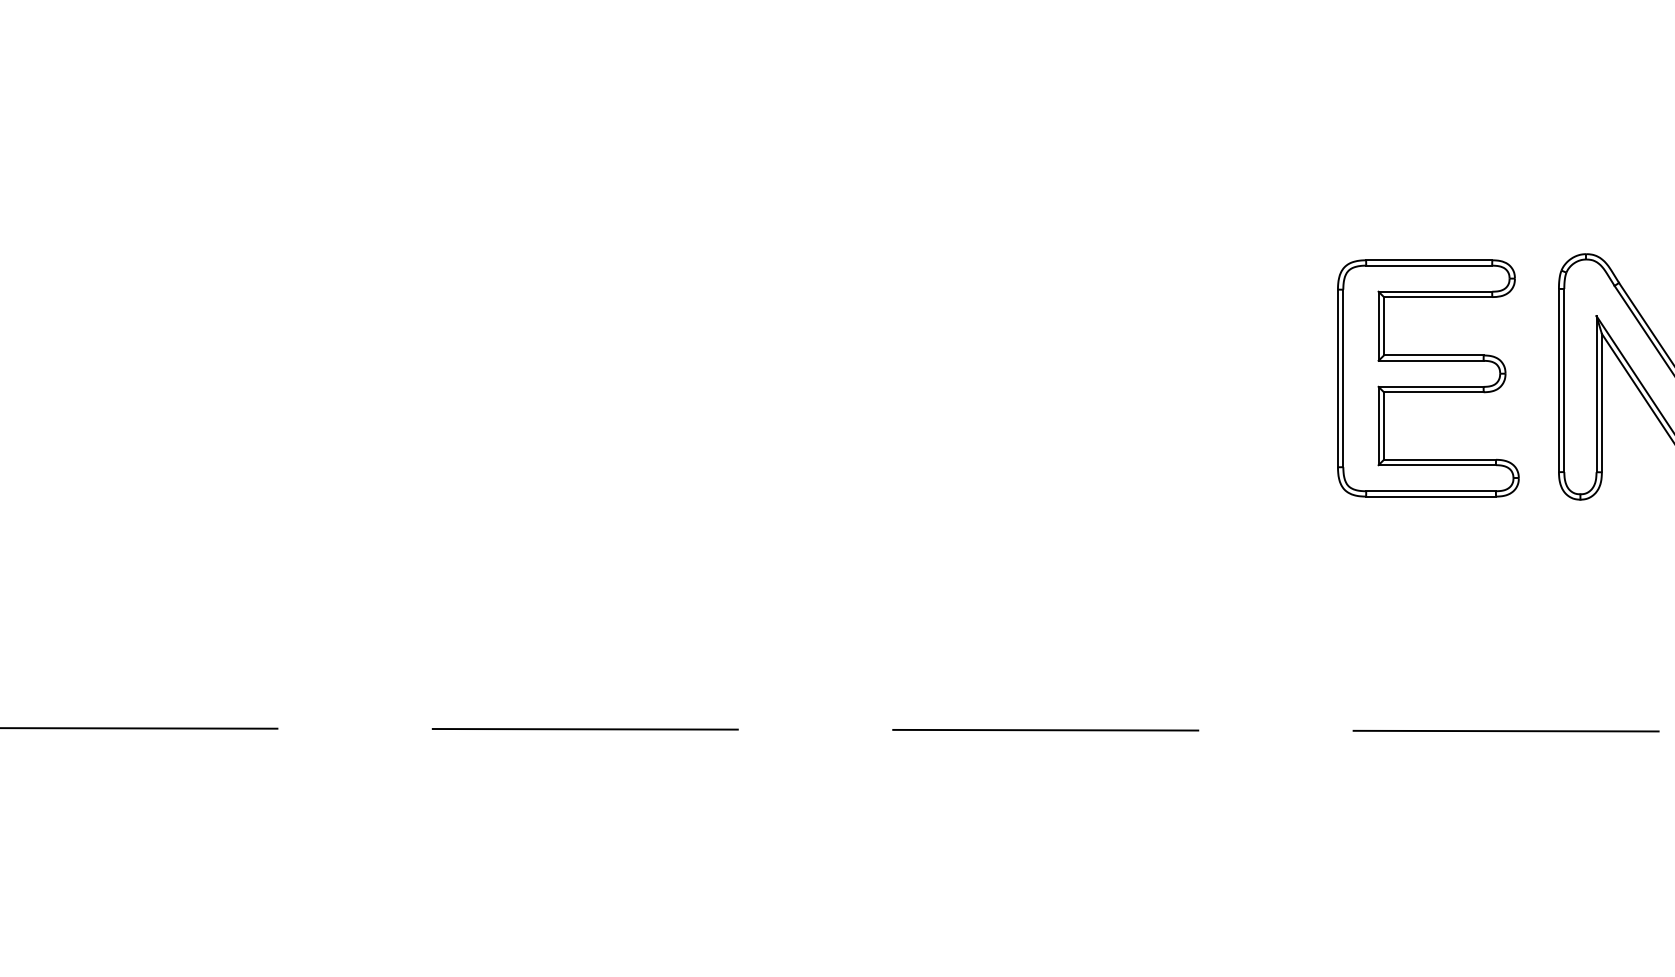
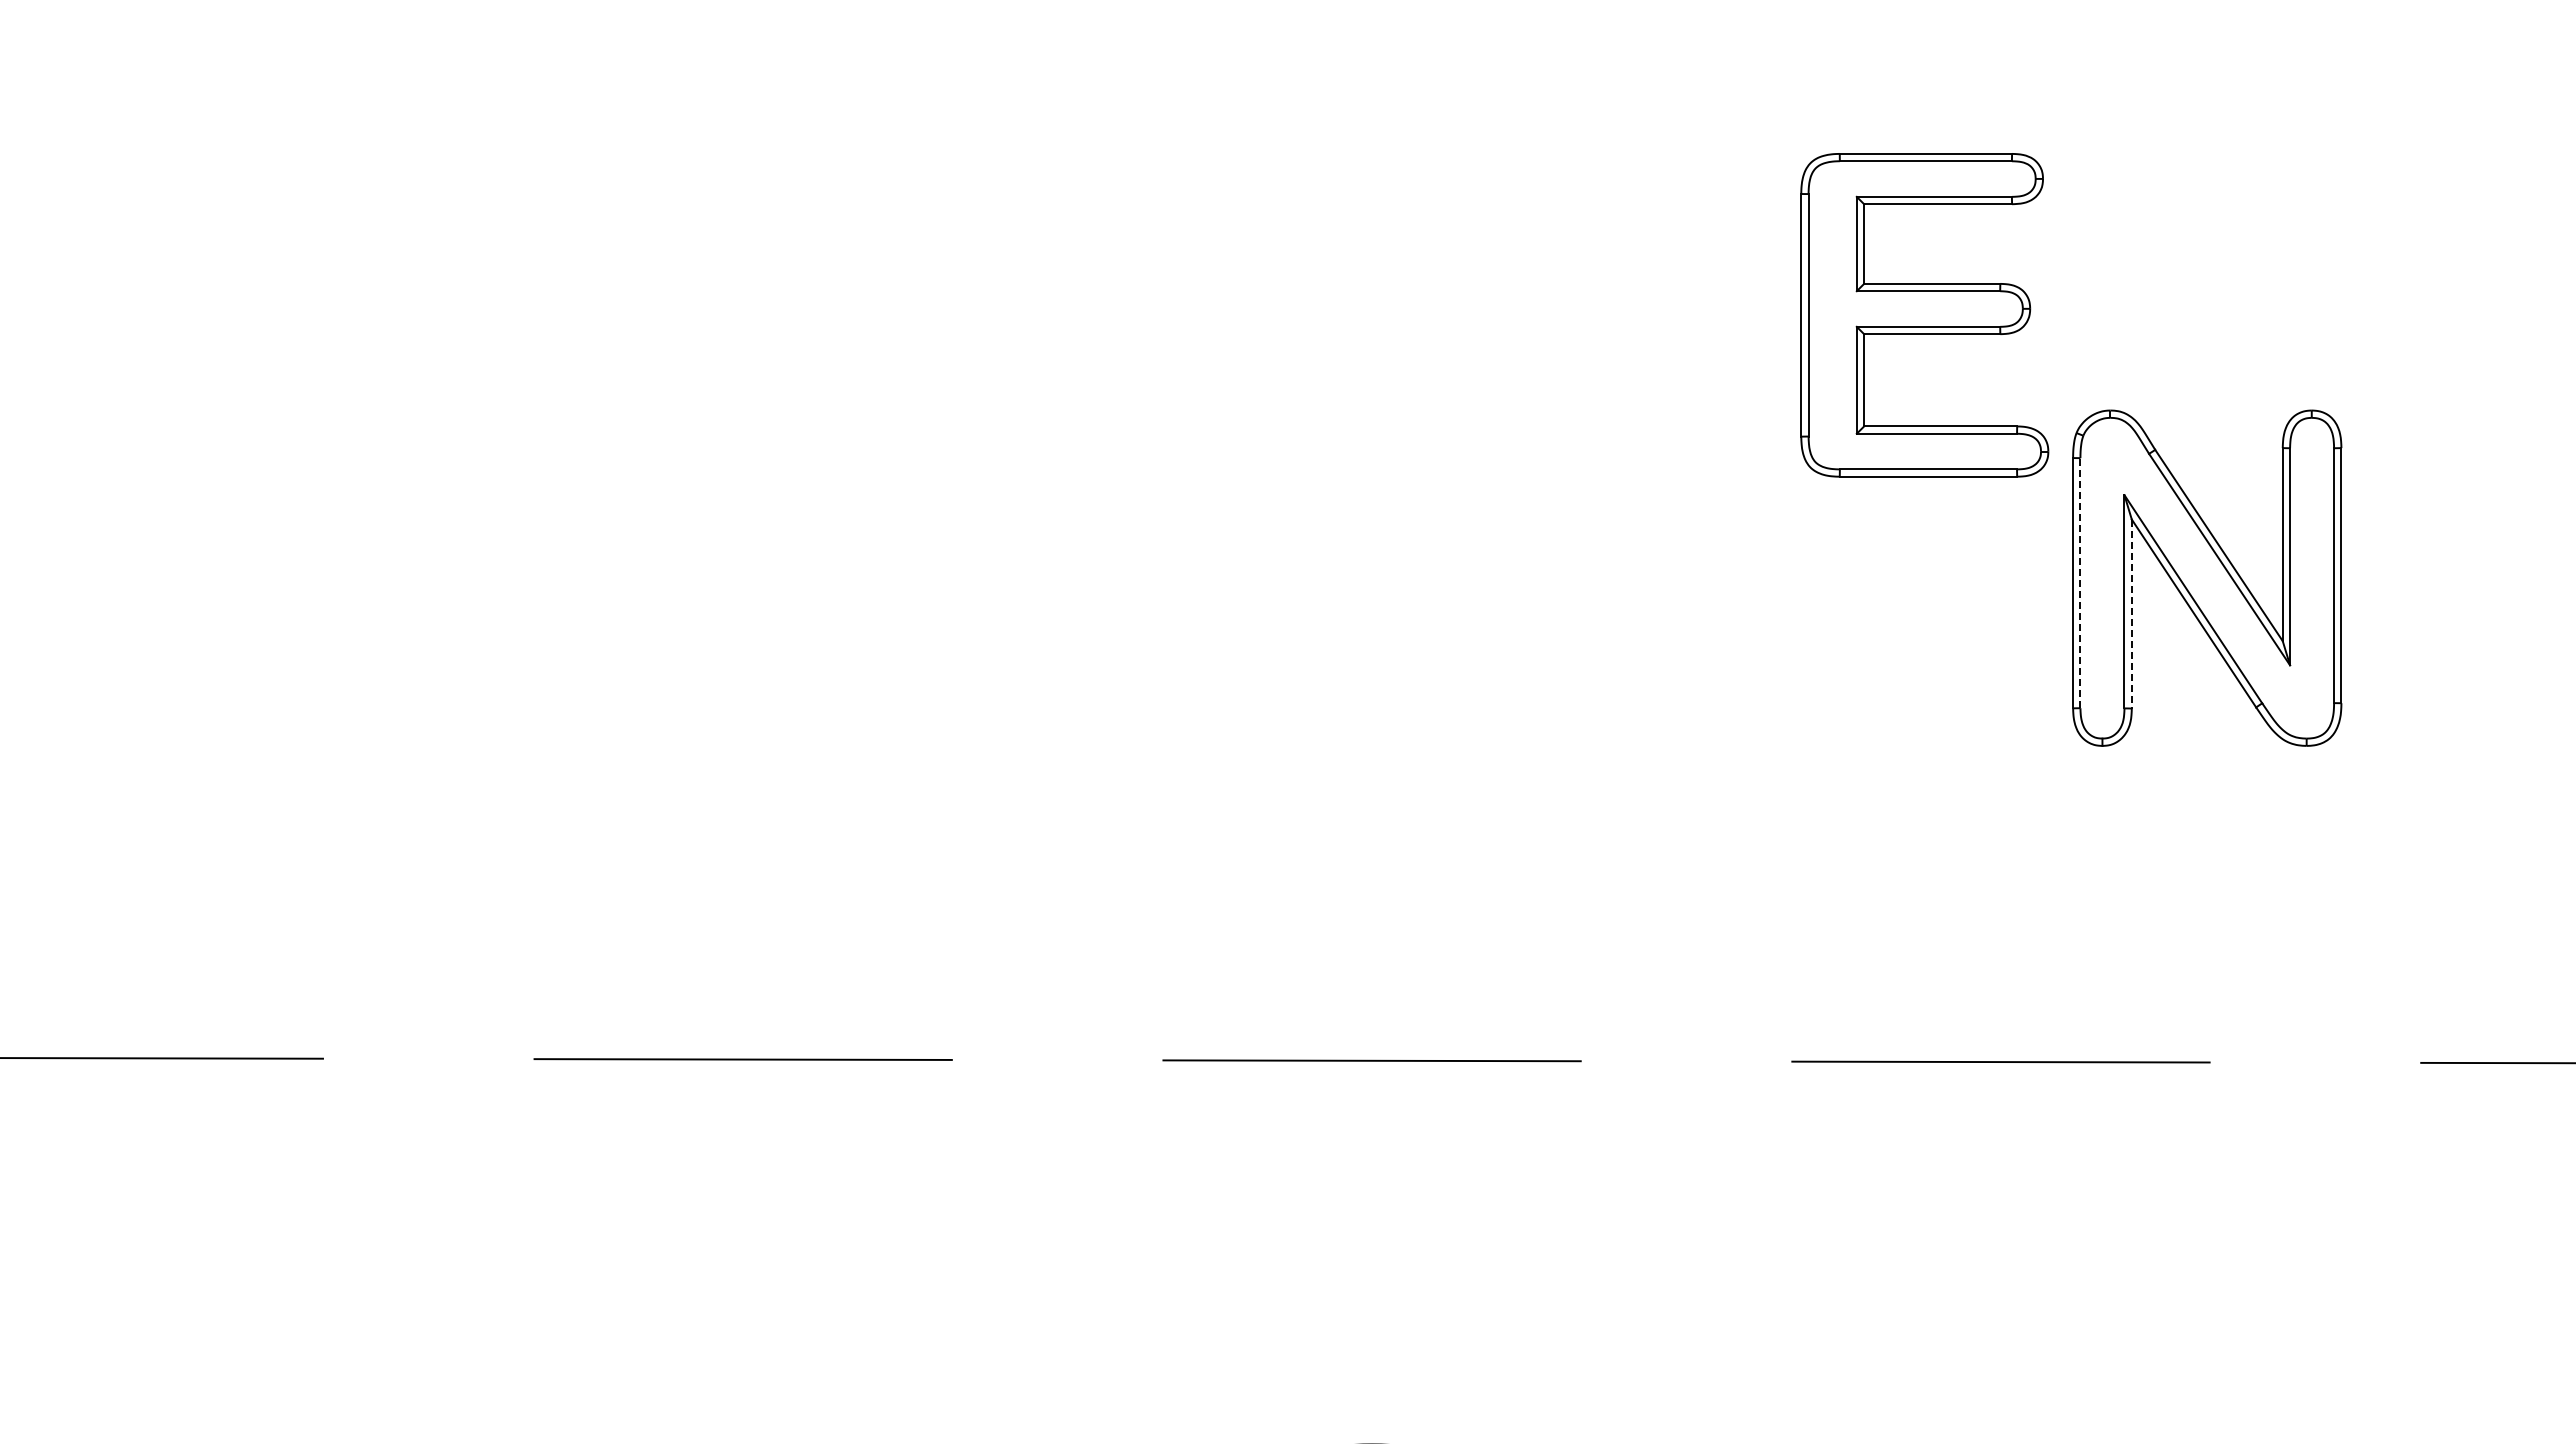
part: (1428, 378) -> (1924, 315), moved
line: (1564, 380) -> (2080, 582), solid -> dashed
line: (1601, 403) -> (2131, 614), solid -> dashed

